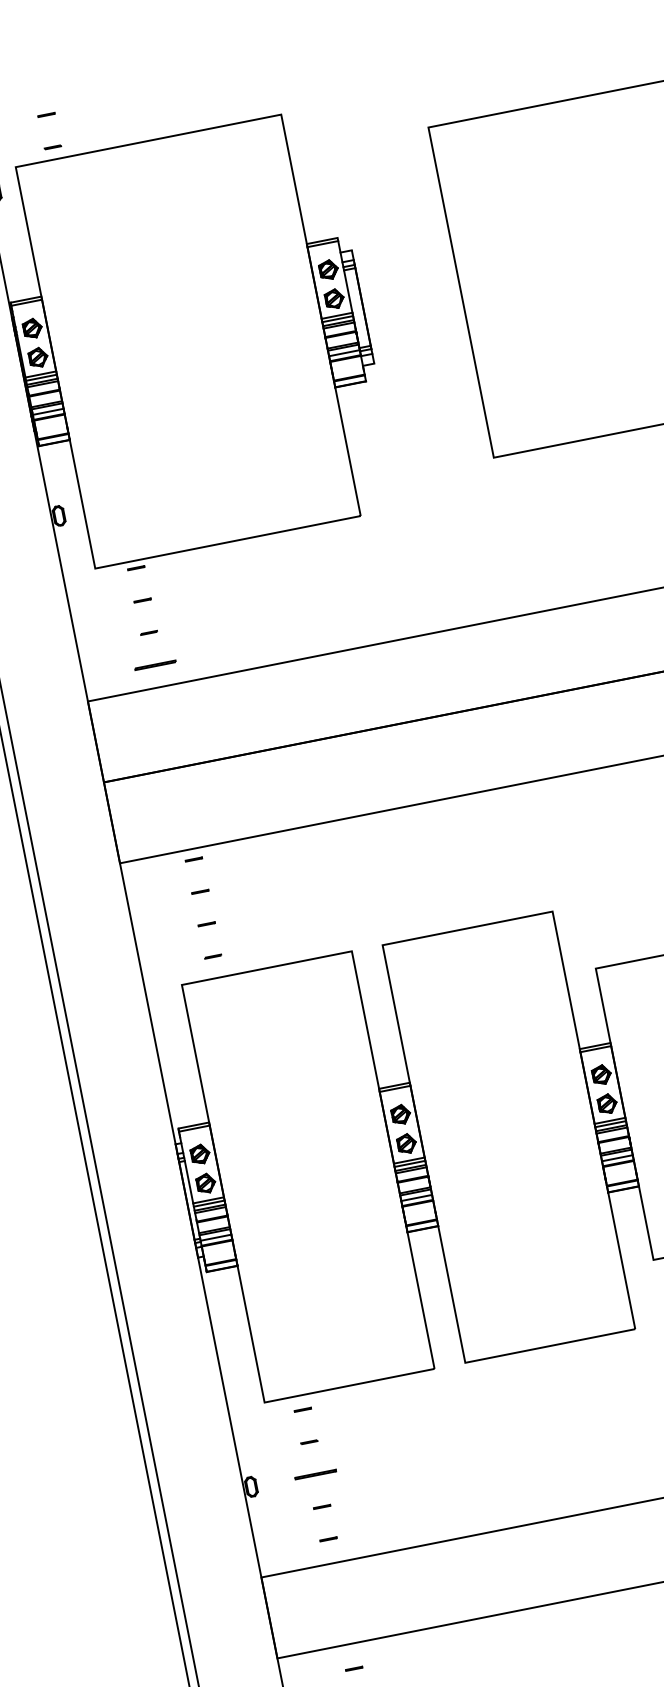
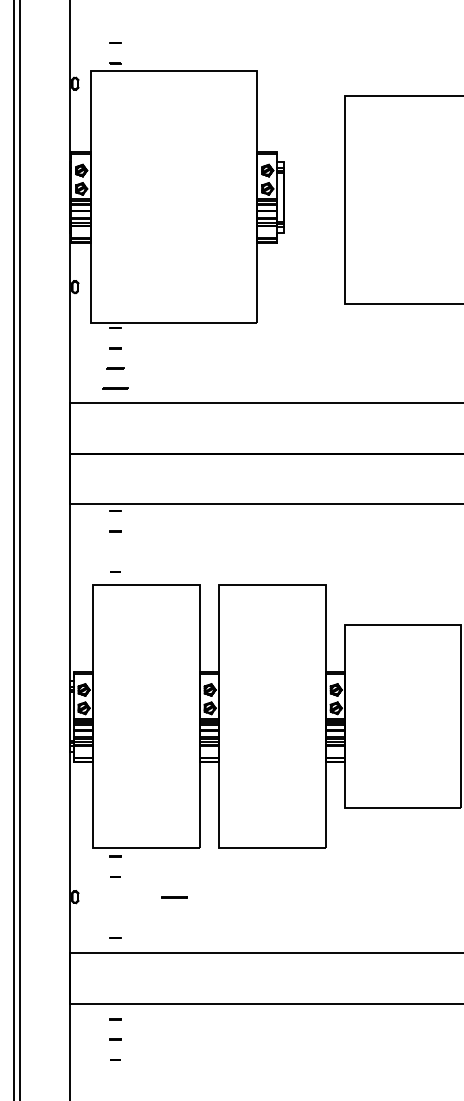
part: (149, 632) -> (115, 368), size x1.6
line: (206, 924) -> (115, 551), removed
line: (315, 1474) -> (174, 897), moved
line: (322, 1506) -> (115, 917), removed

